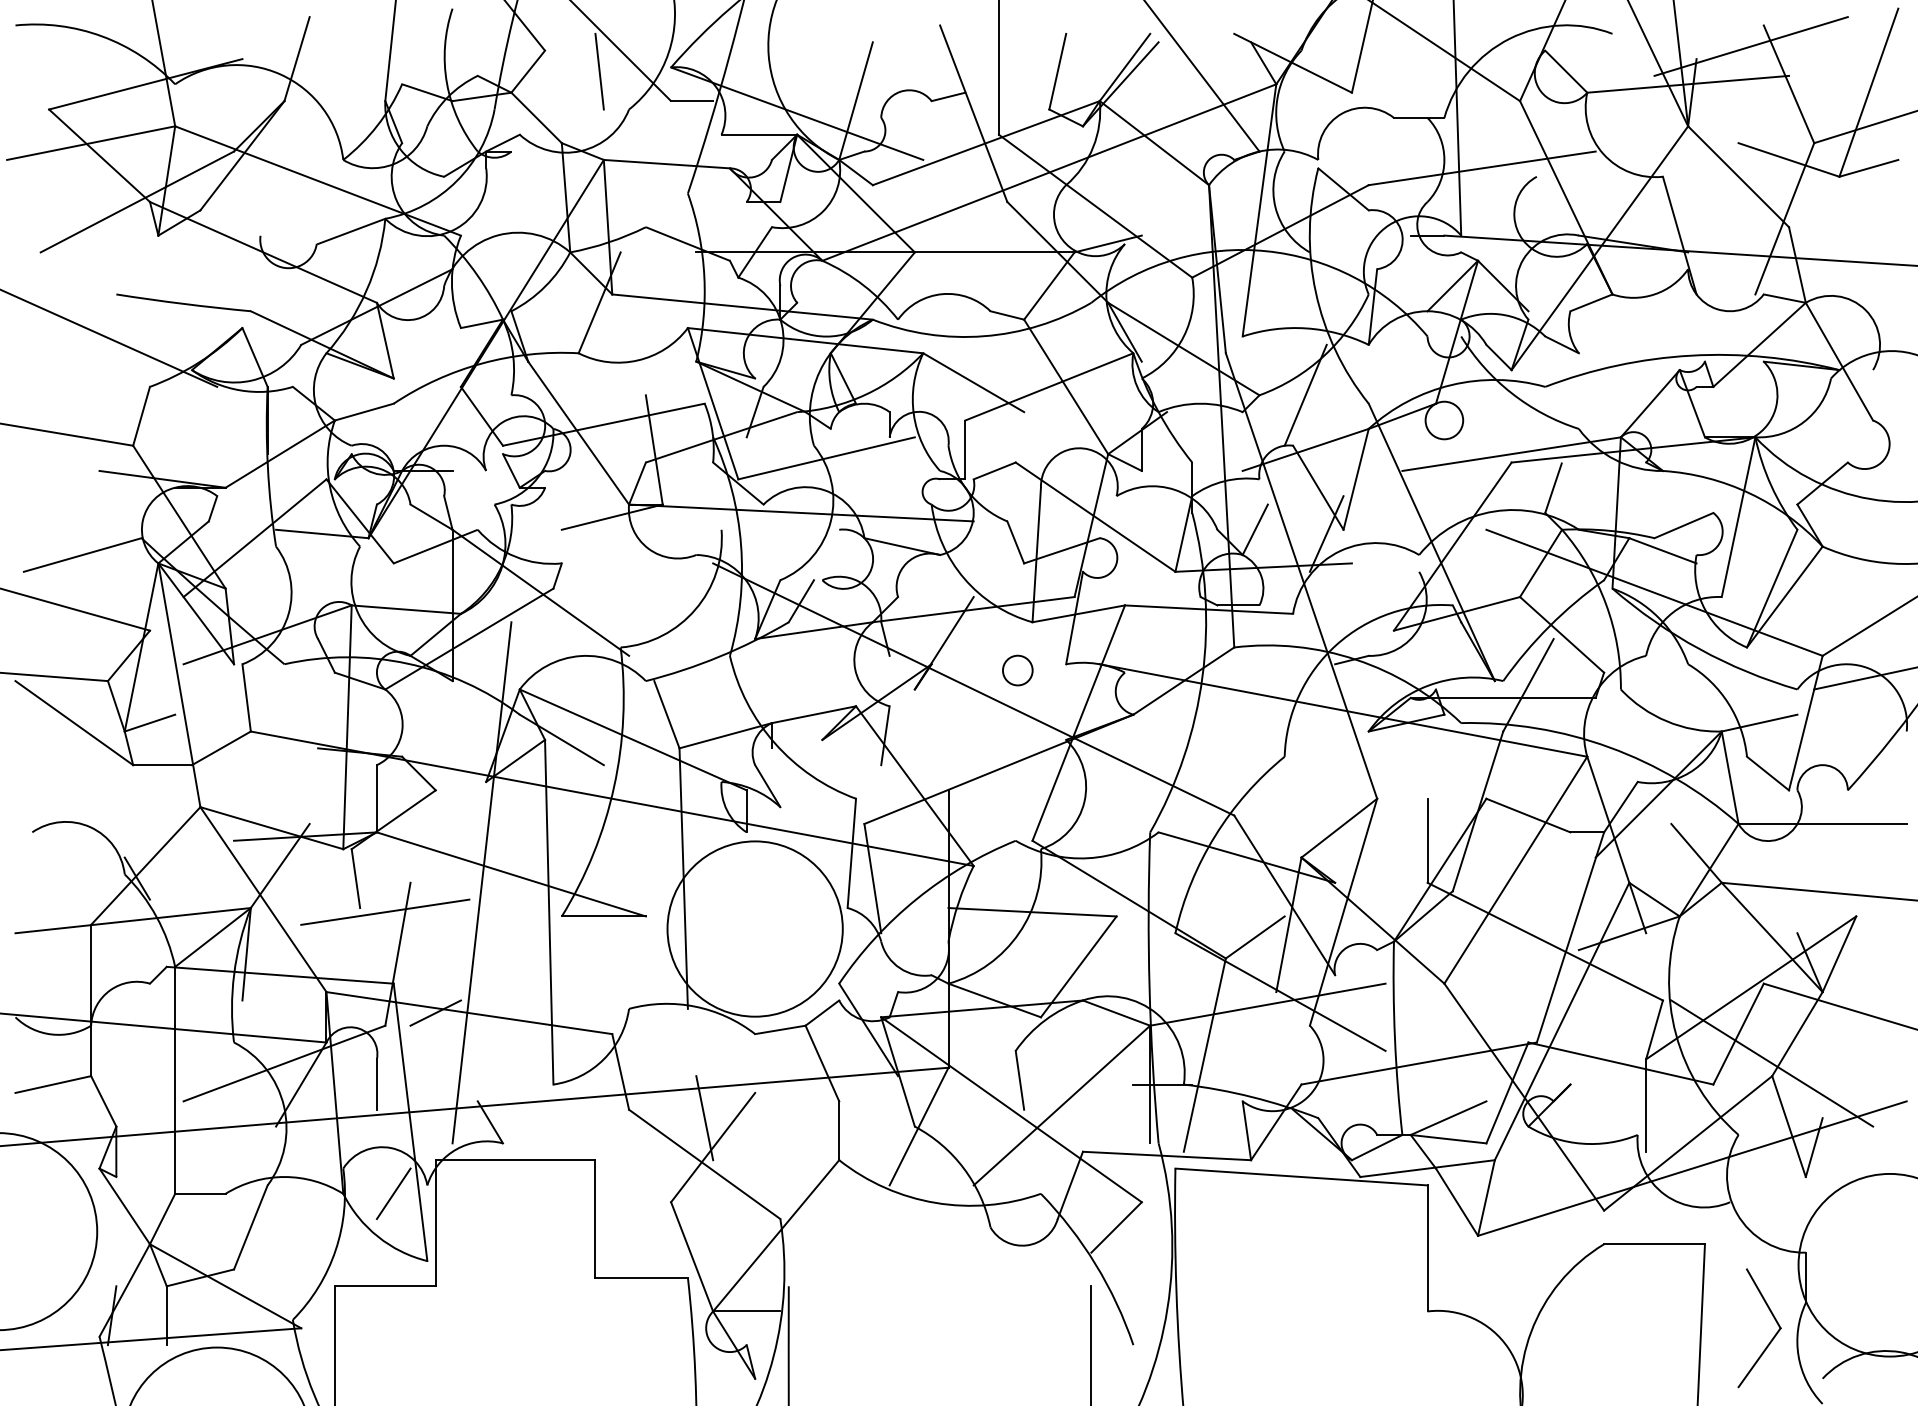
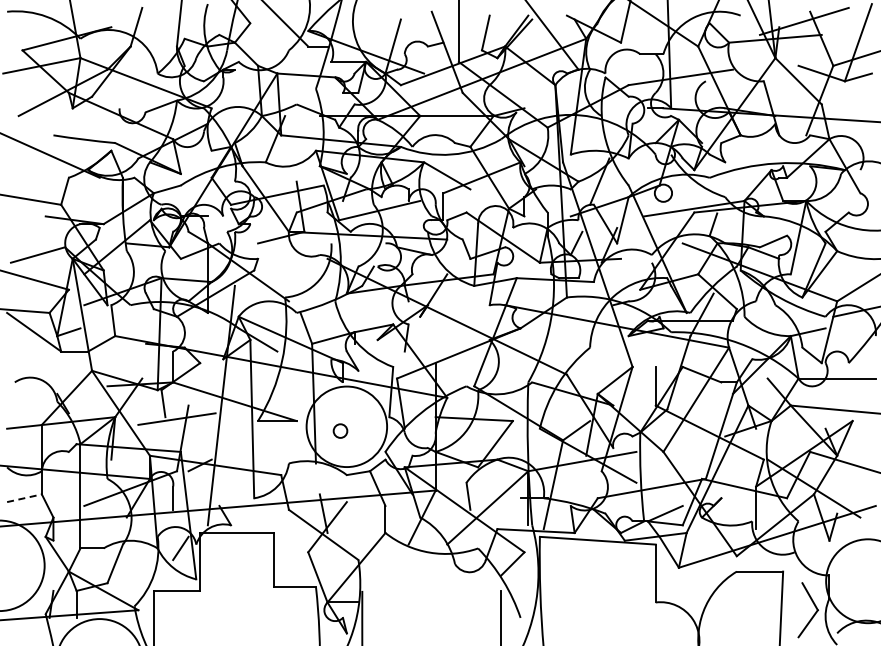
line: (599, 70) -> (275, 32), removed
circle: (1017, 669) -> (340, 430), moved
line: (53, 1085) -> (24, 498), solid -> dashed

